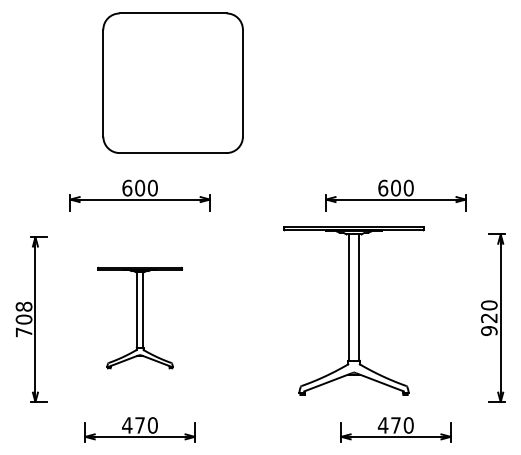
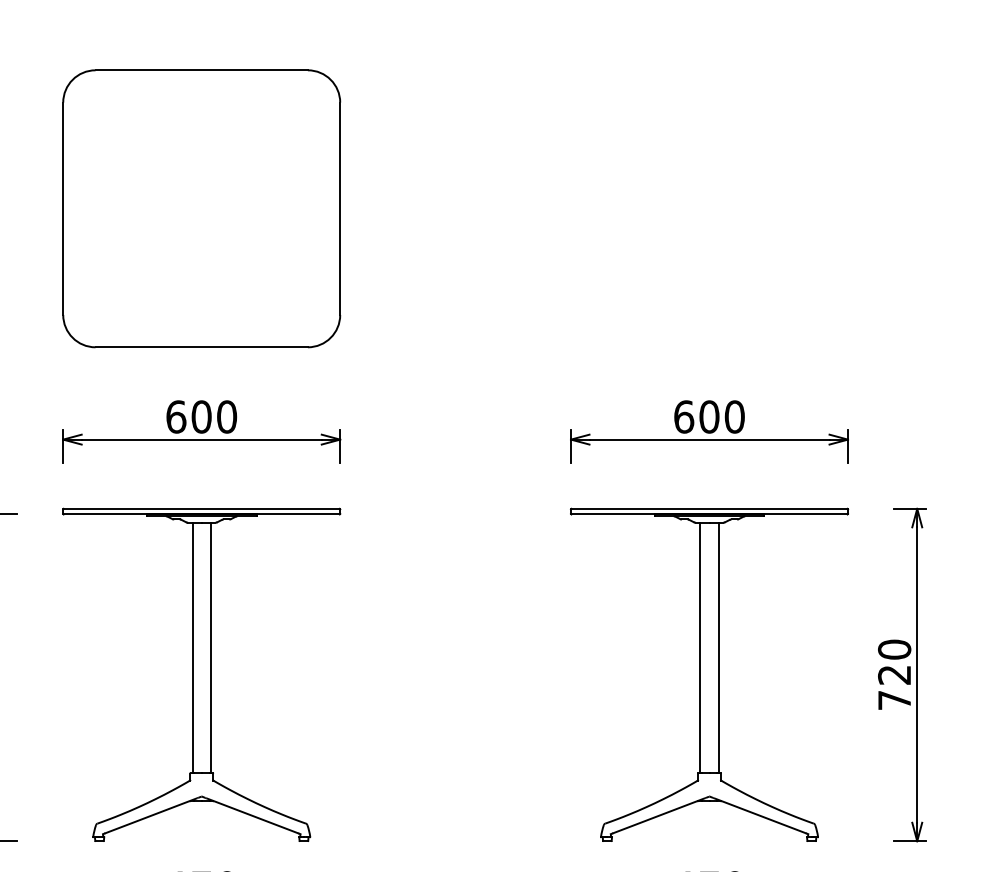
part: (172, 82) -> (200, 207), moved
part: (353, 310) -> (708, 673), moved
part: (139, 317) -> (200, 673), size x1.67
text: (489, 331) -> (894, 701), 920 -> 720

